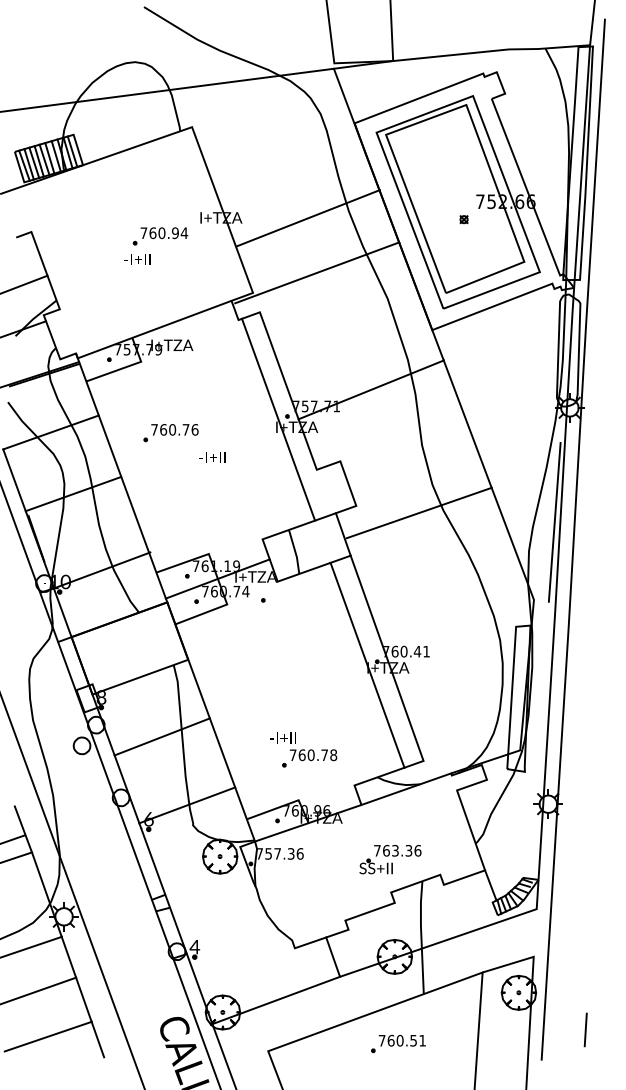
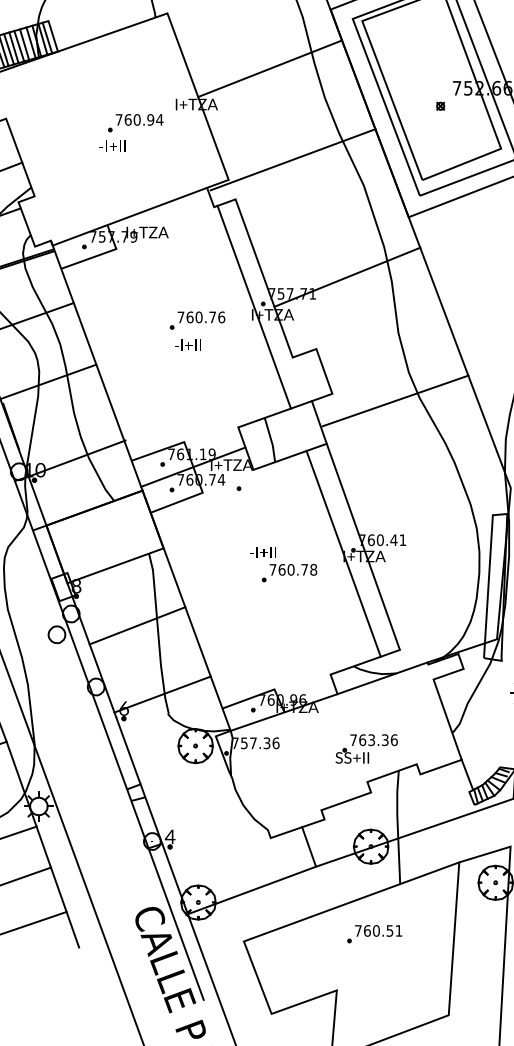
line: (307, 218) -> (269, 68), moved
part: (170, 433) -> (197, 321), moved
part: (303, 749) -> (283, 564), moved

